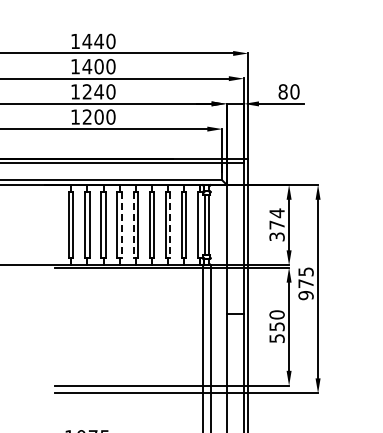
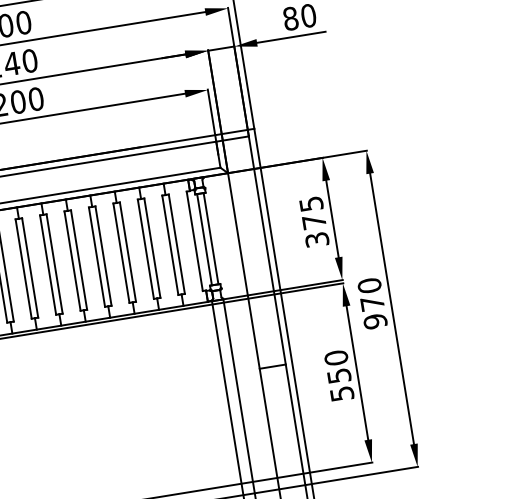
text: (276, 213) -> (310, 204), 374 -> 375
line: (121, 225) -> (78, 260), dashed -> solid
line: (133, 225) -> (96, 257), dashed -> solid
line: (170, 225) -> (152, 248), dashed -> solid
text: (305, 271) -> (368, 285), 975 -> 970

